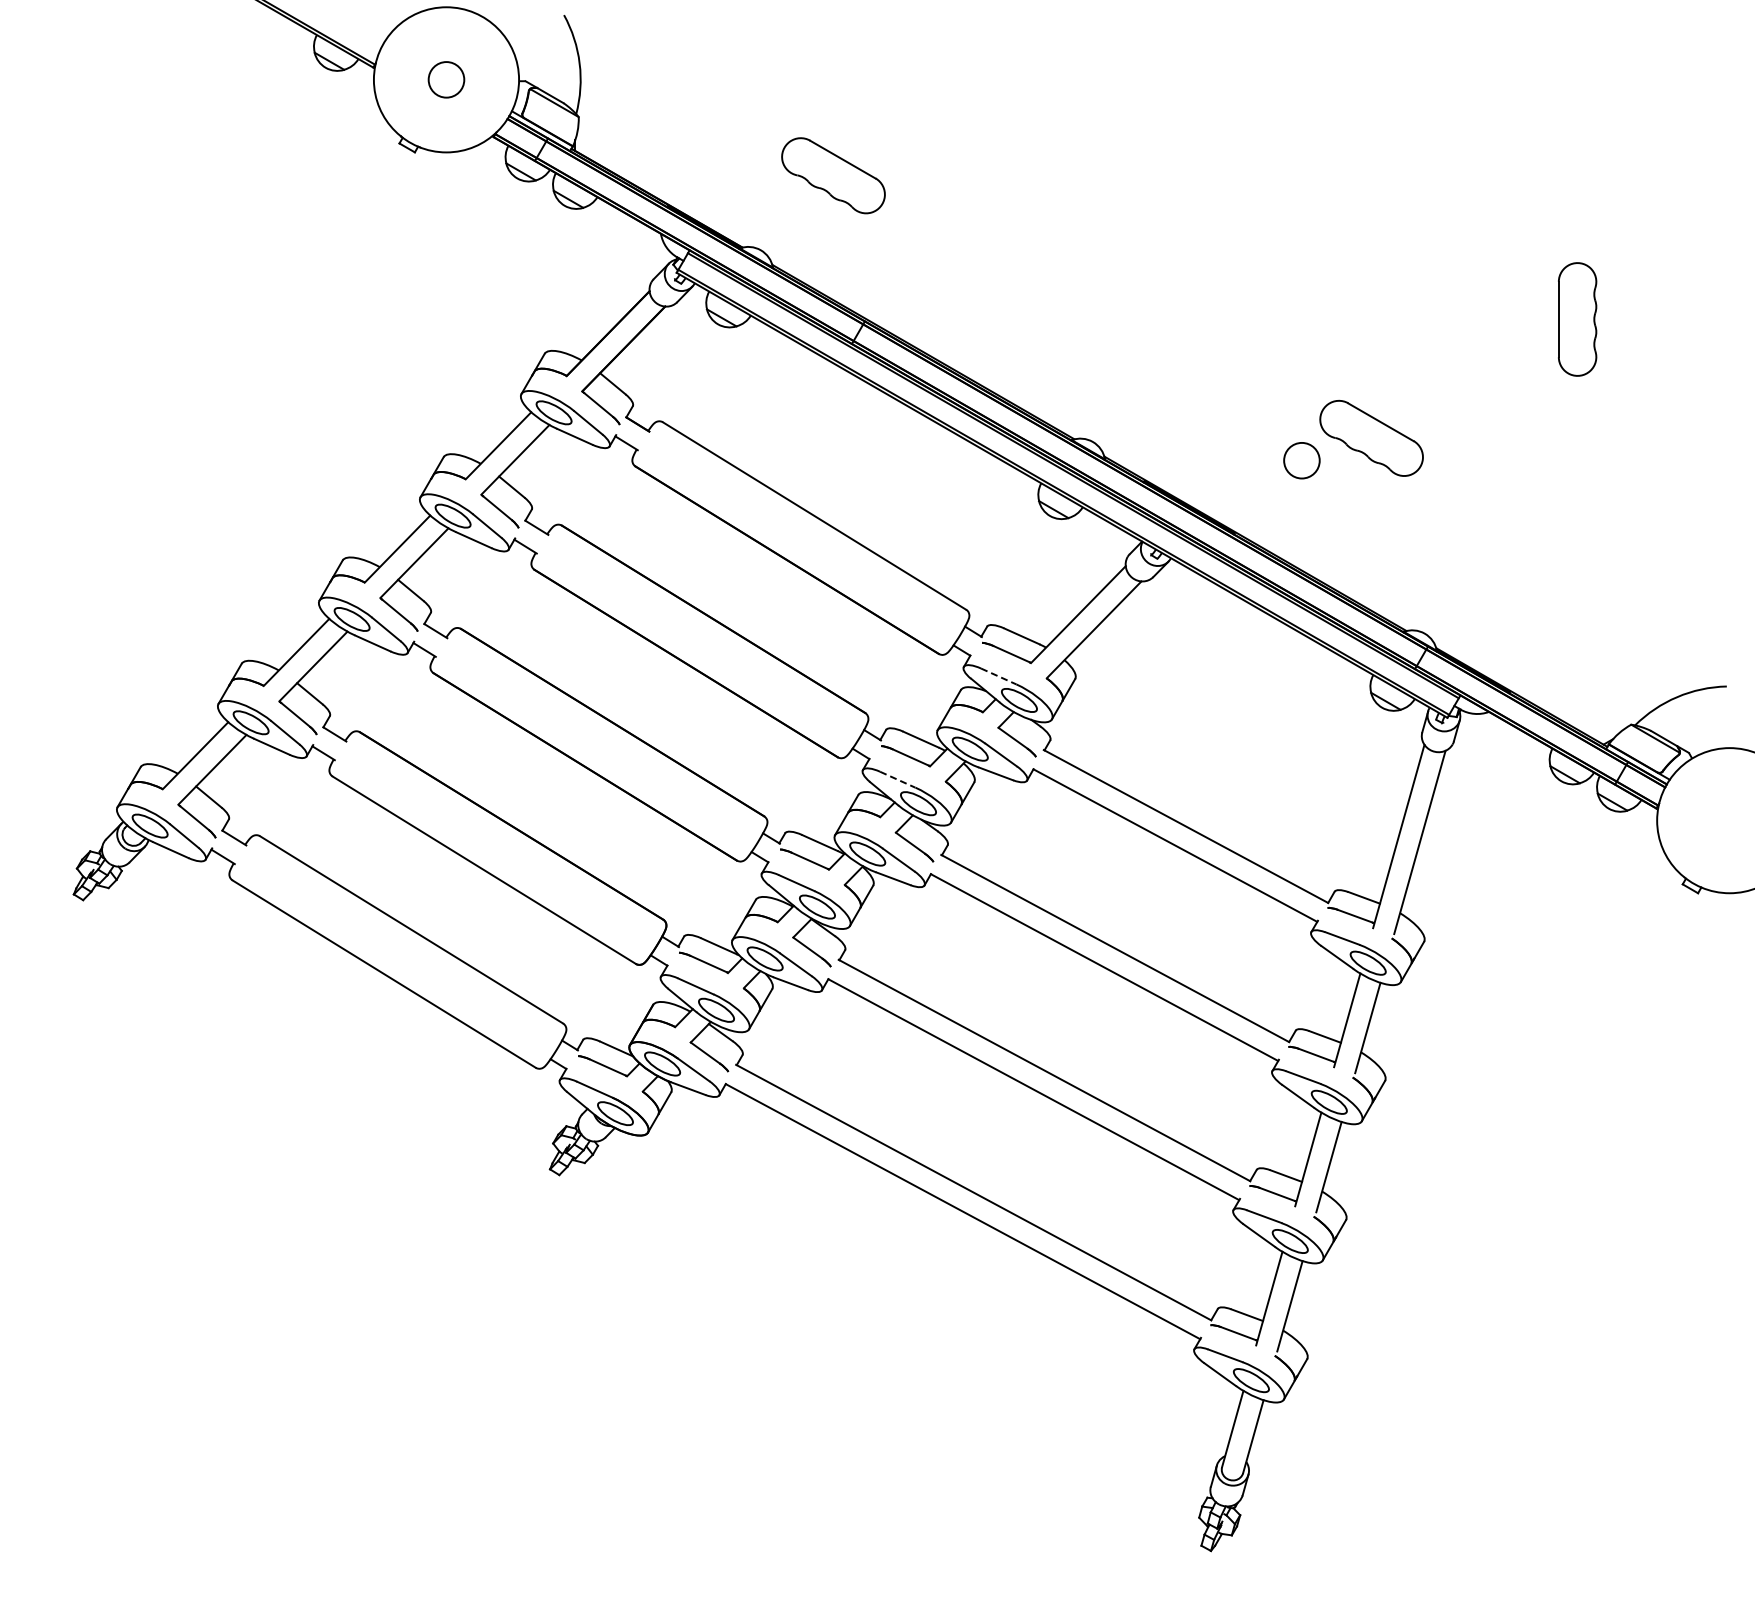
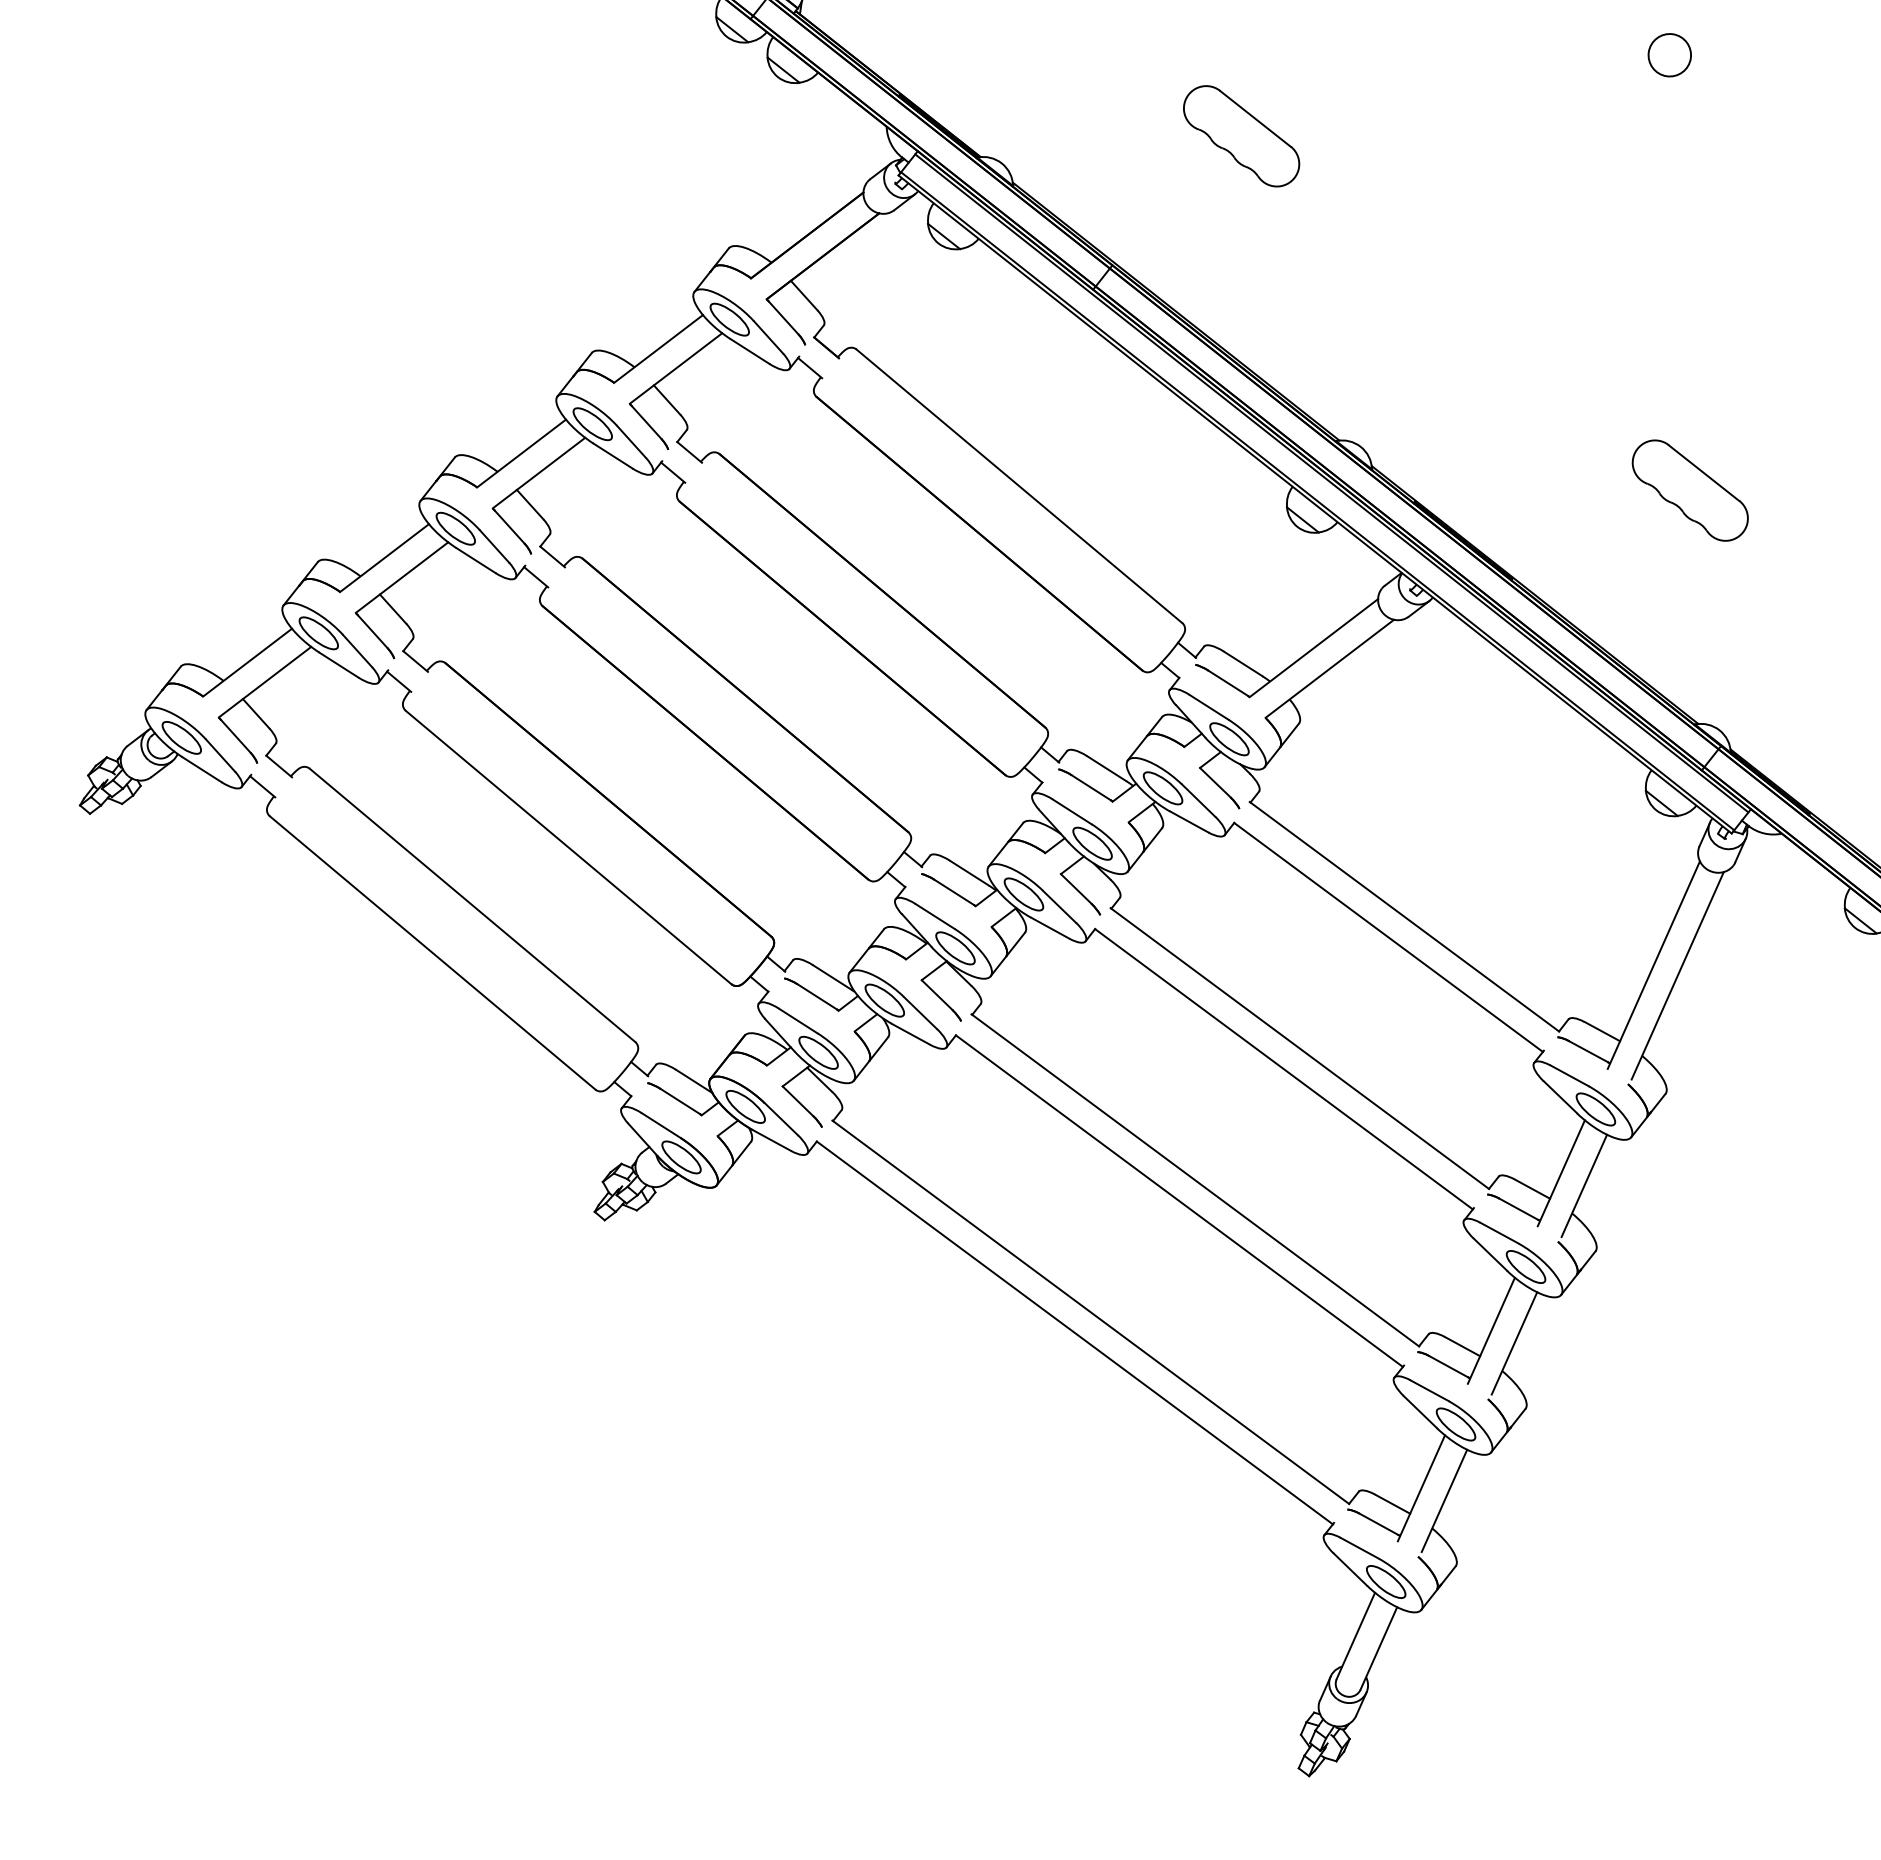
part: (833, 175) -> (1241, 135), moved
circle: (1301, 460) -> (1669, 54), moved
line: (999, 676) -> (1210, 707), dashed -> solid
line: (898, 779) -> (1073, 811), dashed -> solid

